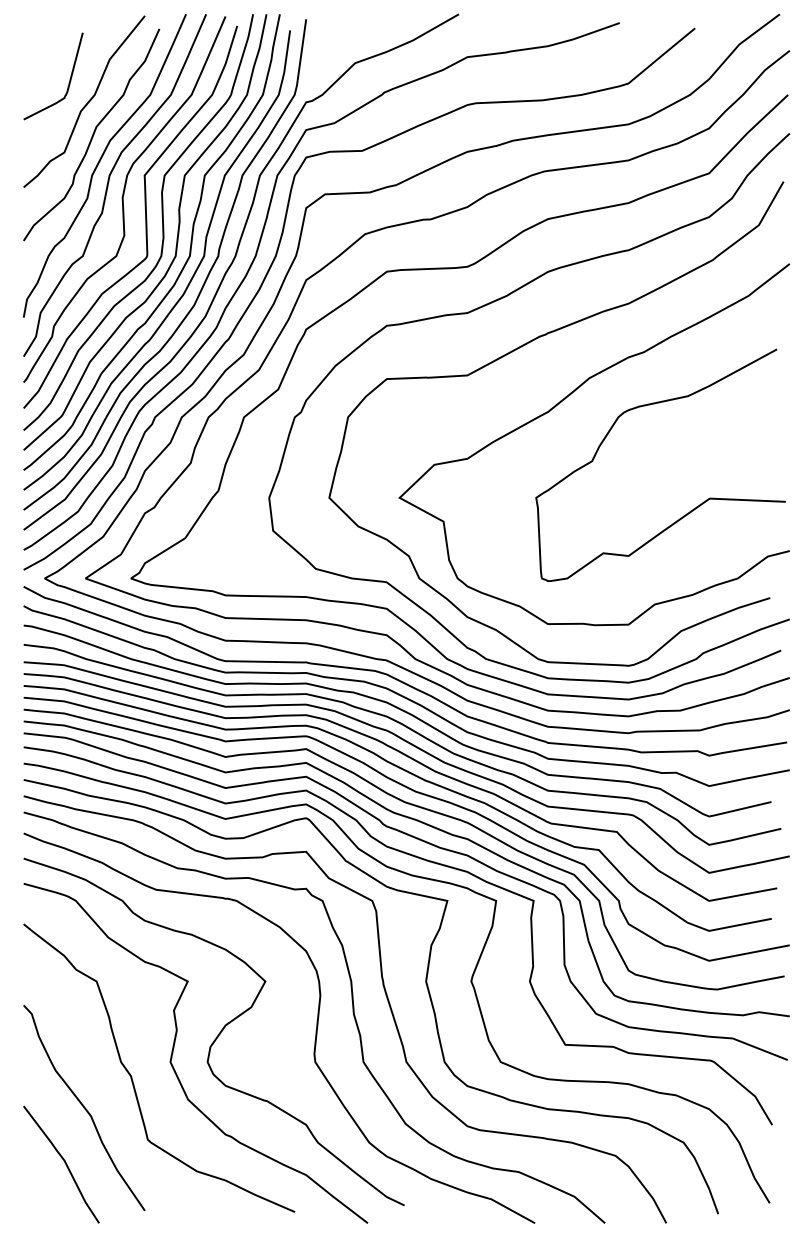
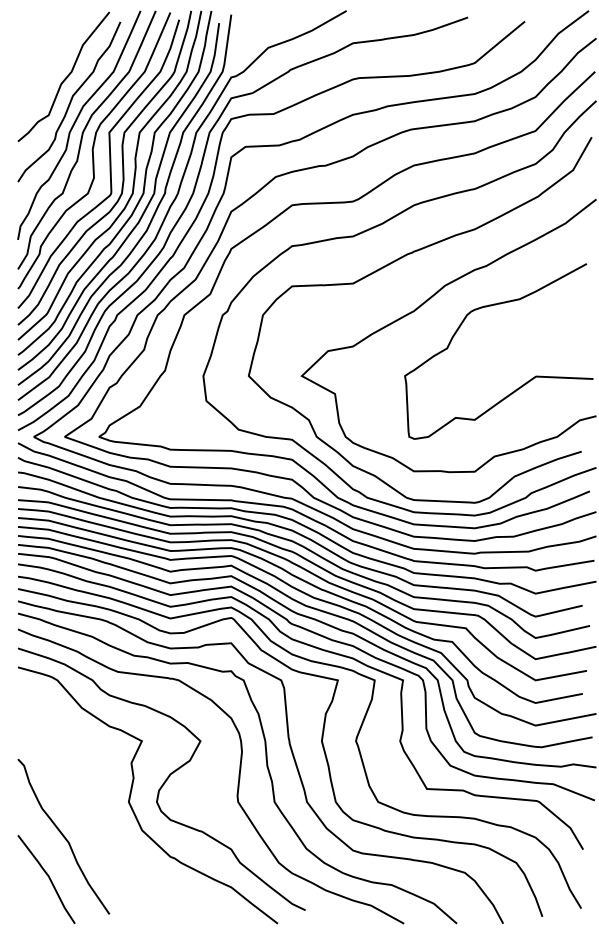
curve: (68, 82) -> (51, 62), removed
curve: (132, 1077) -> (100, 813), removed

